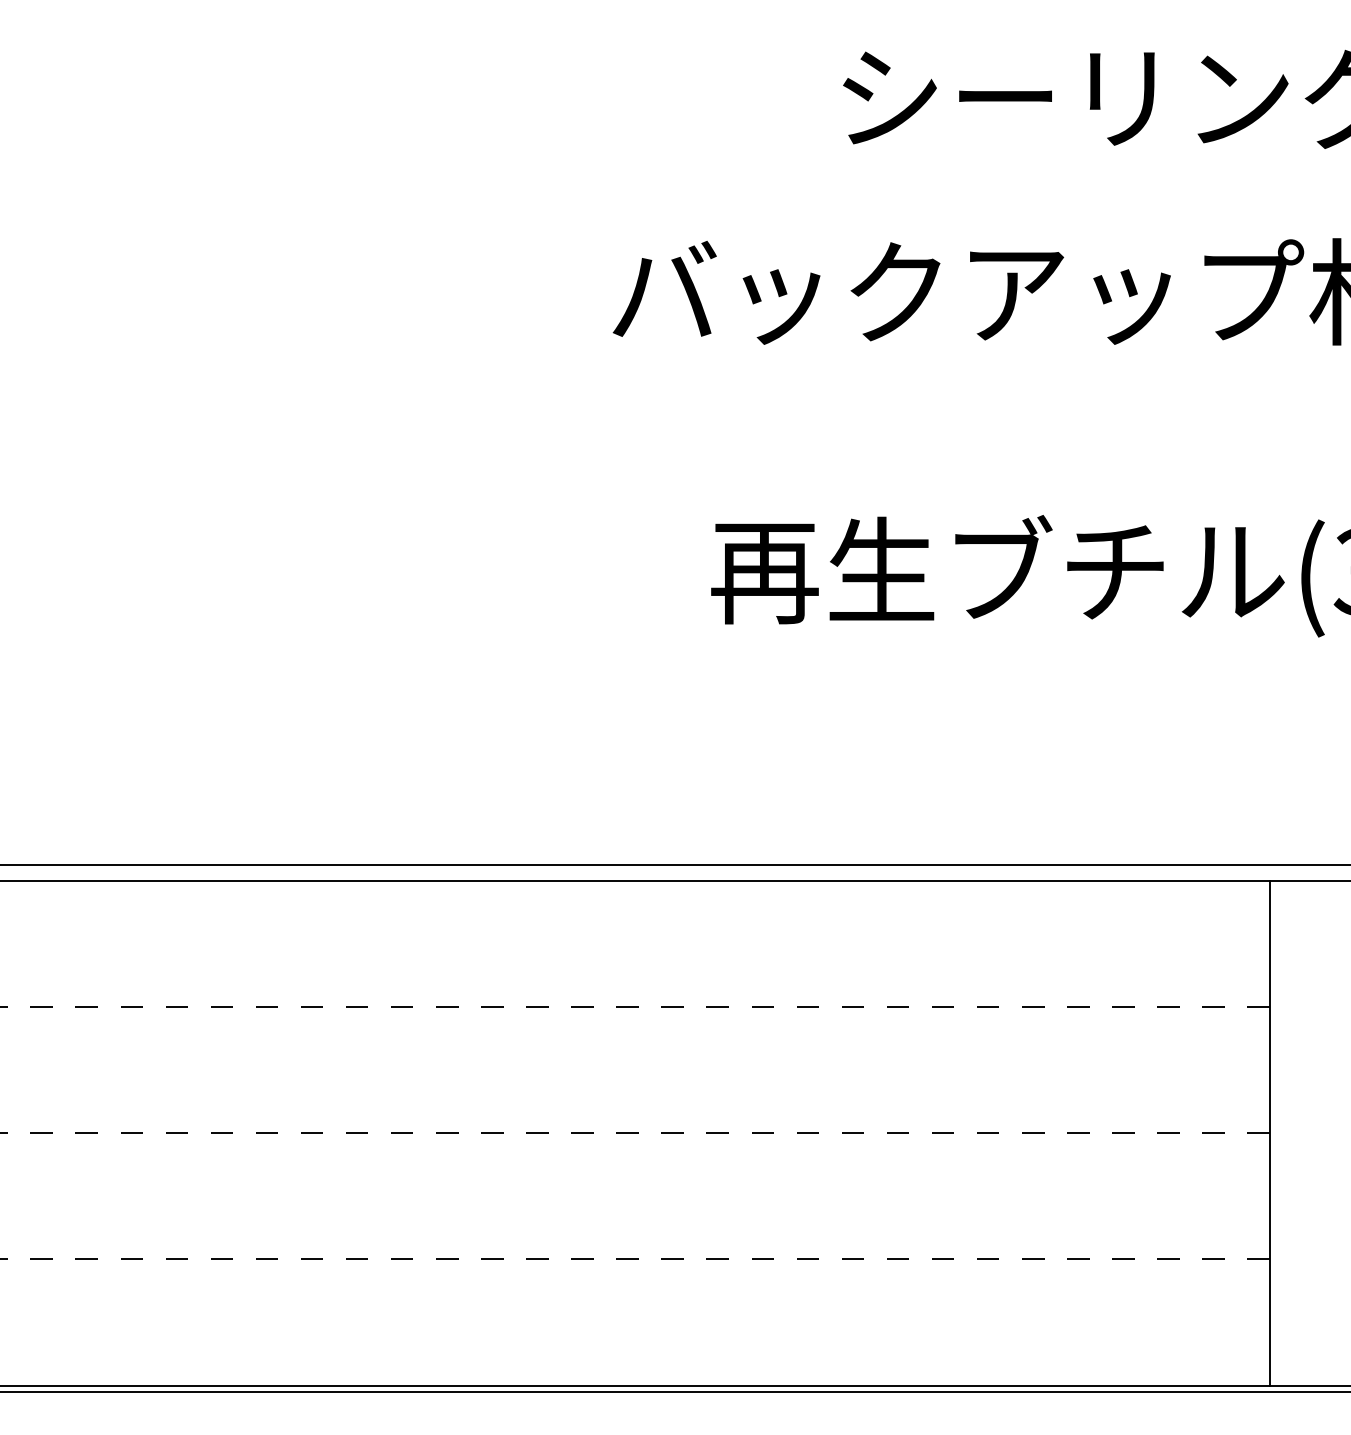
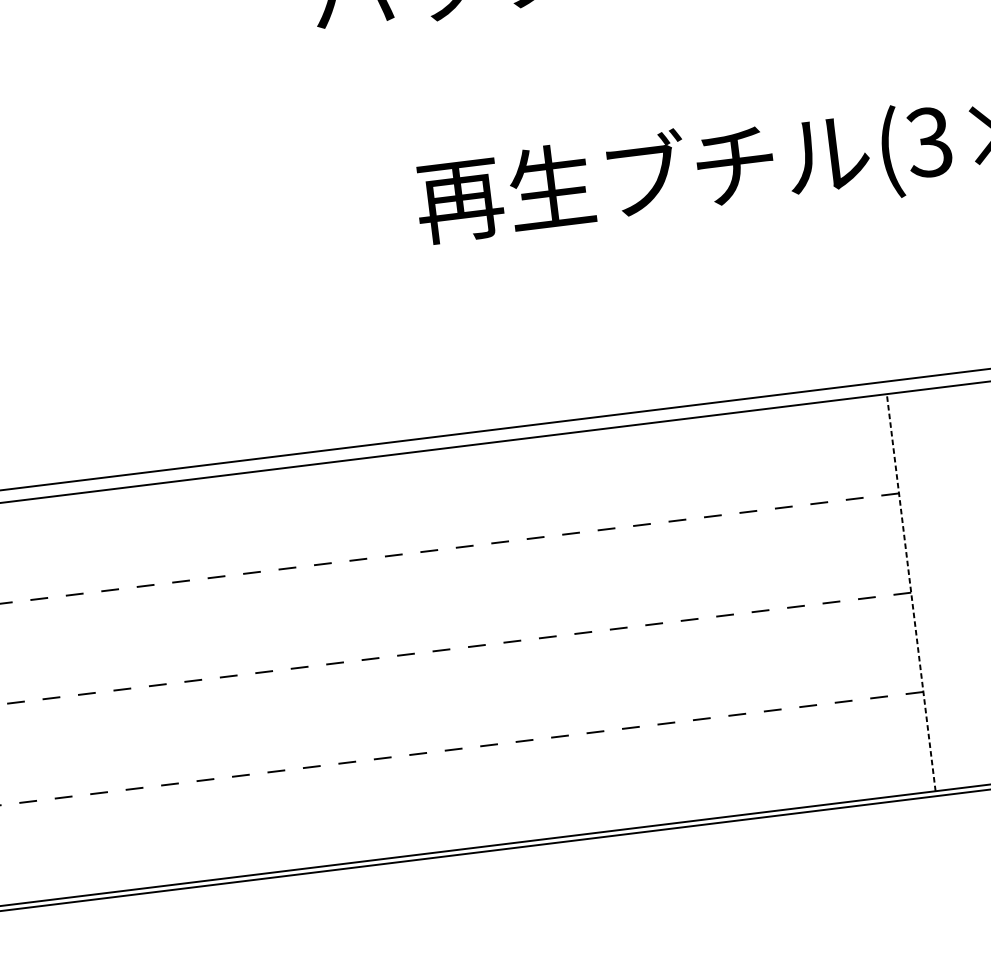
line: (1269, 1132) -> (910, 592), solid -> dashed

